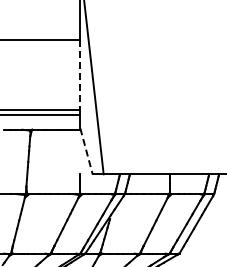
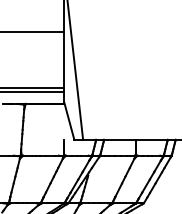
line: (80, 75) -> (64, 60), dashed -> solid
line: (86, 151) -> (69, 121), dashed -> solid

